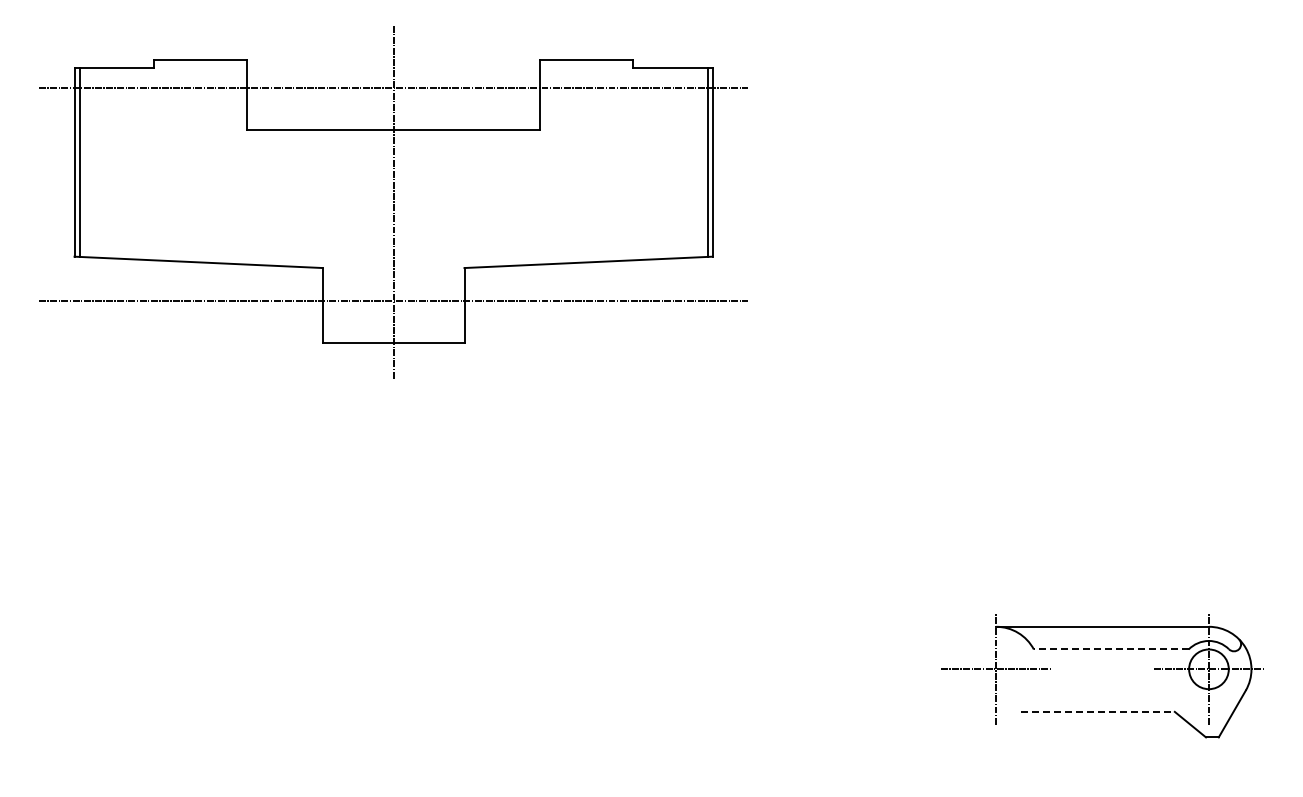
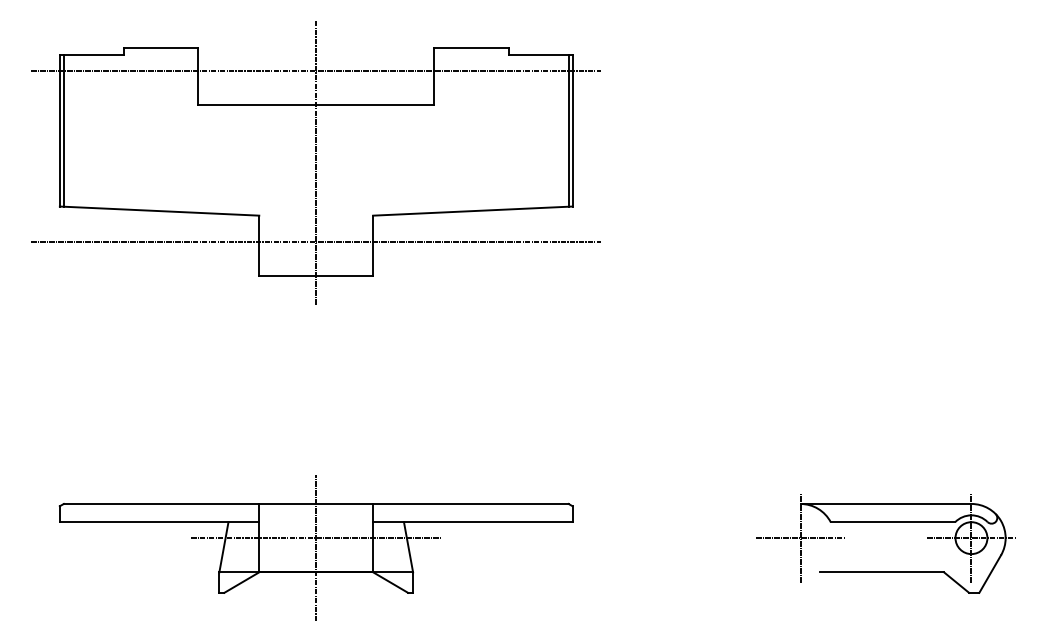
line: (1110, 649) -> (892, 522), dashed -> solid
part: (393, 681) -> (316, 547), added
line: (1098, 711) -> (882, 572), dashed -> solid

